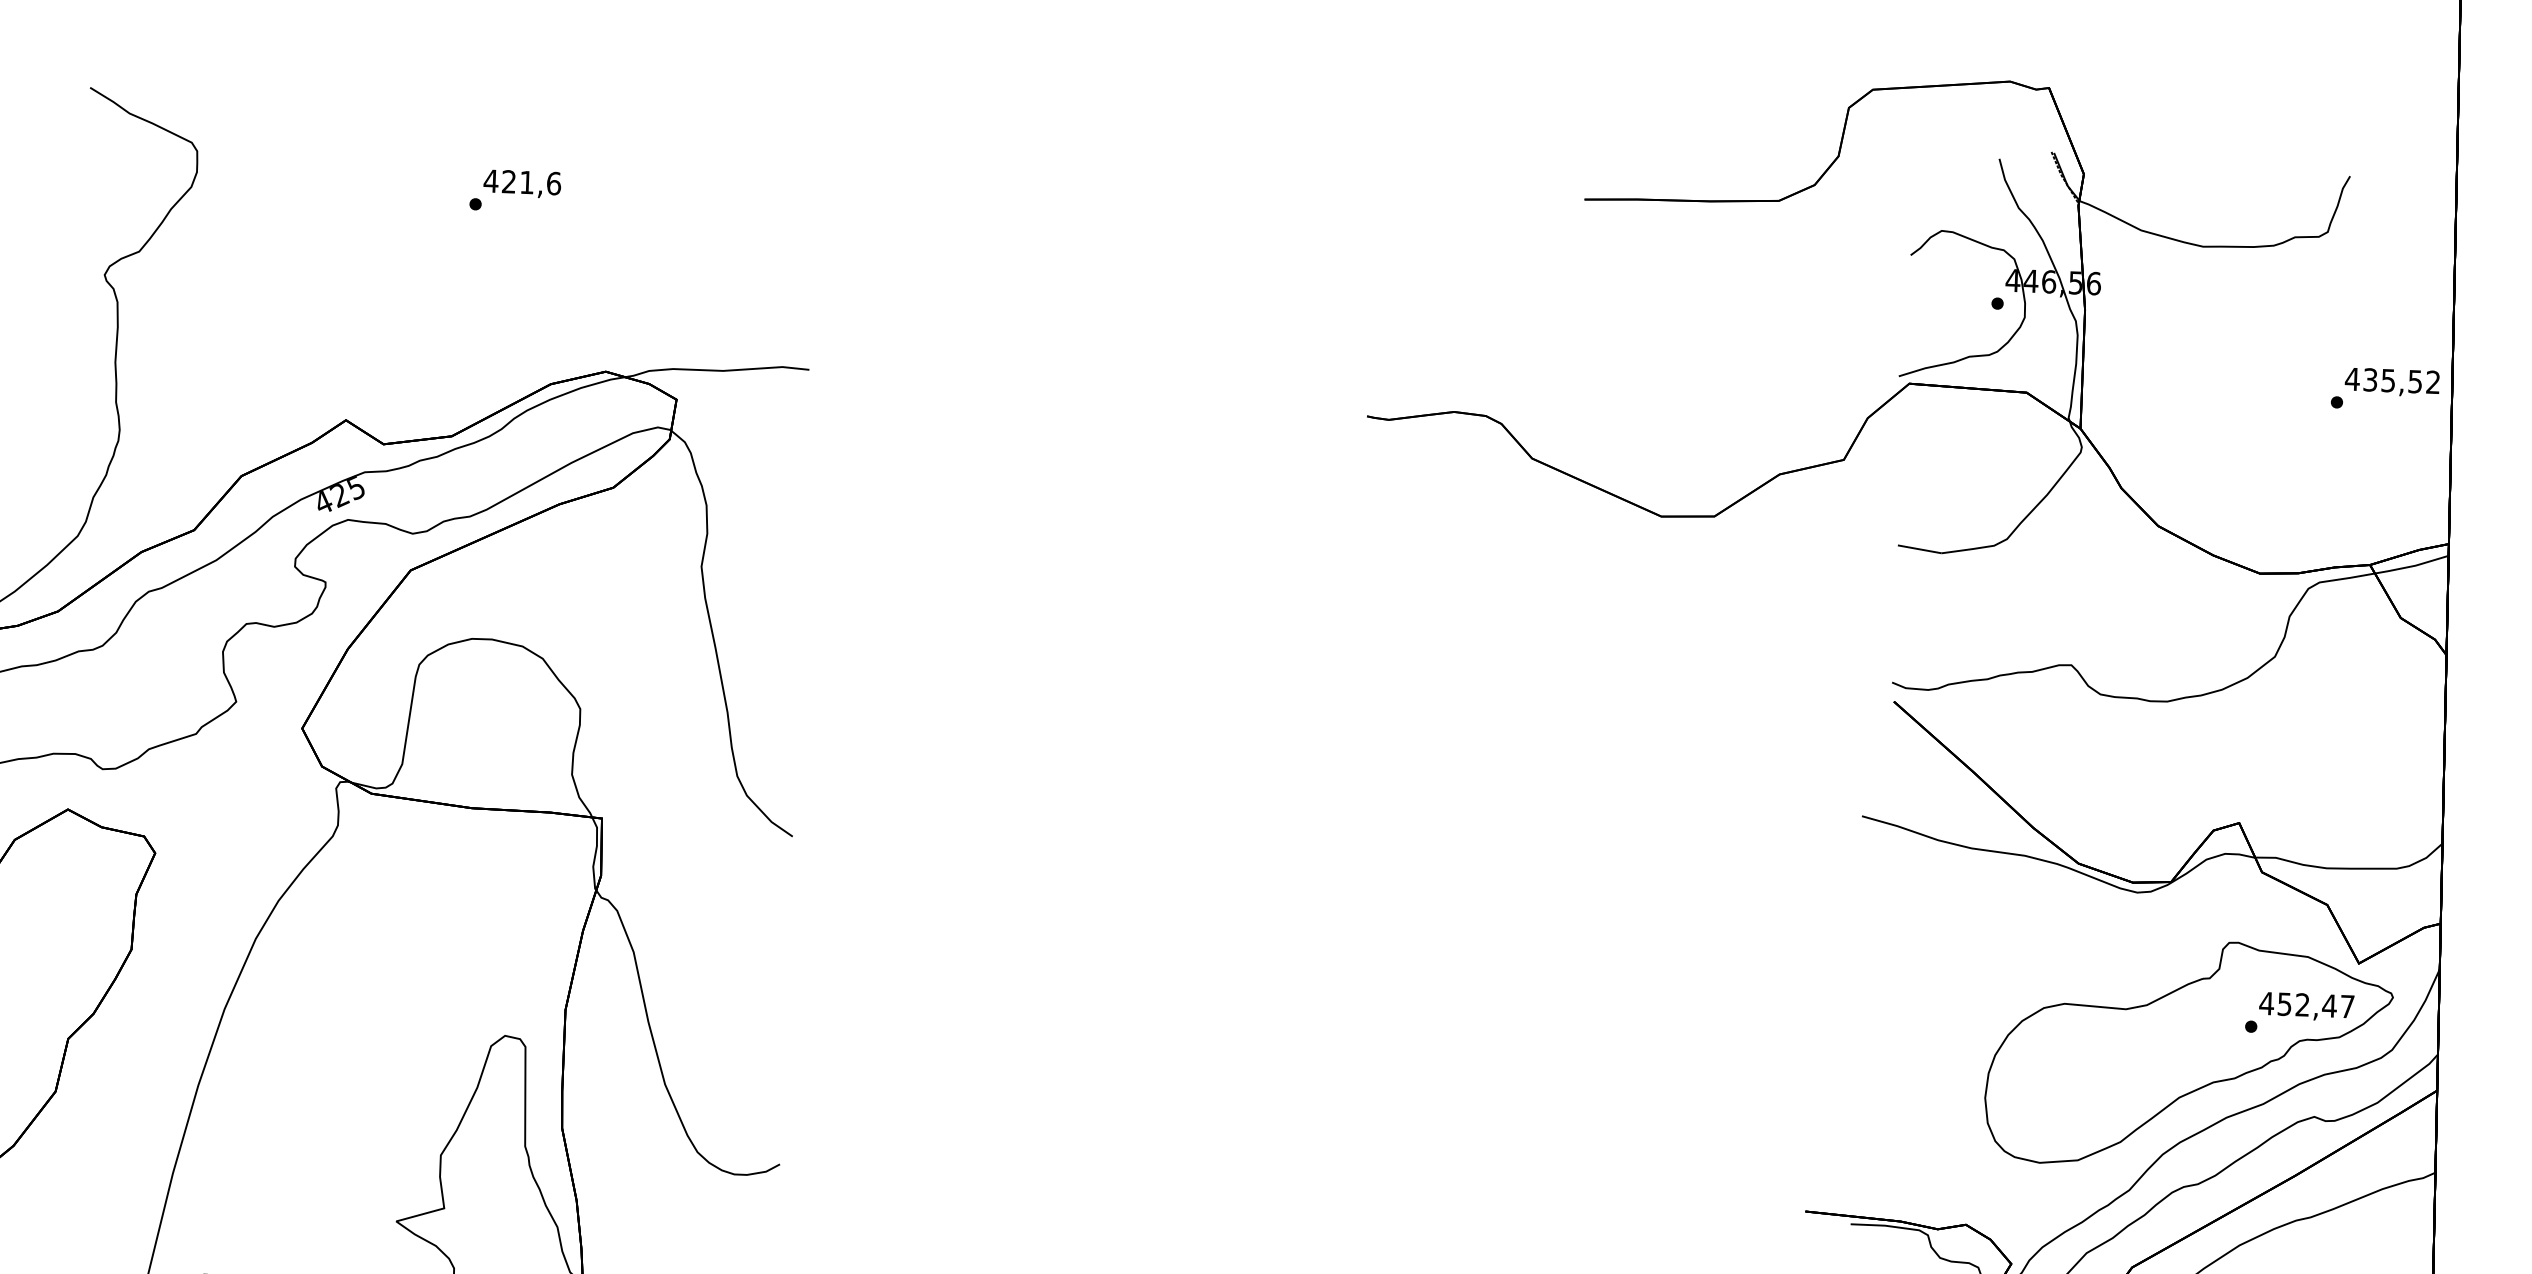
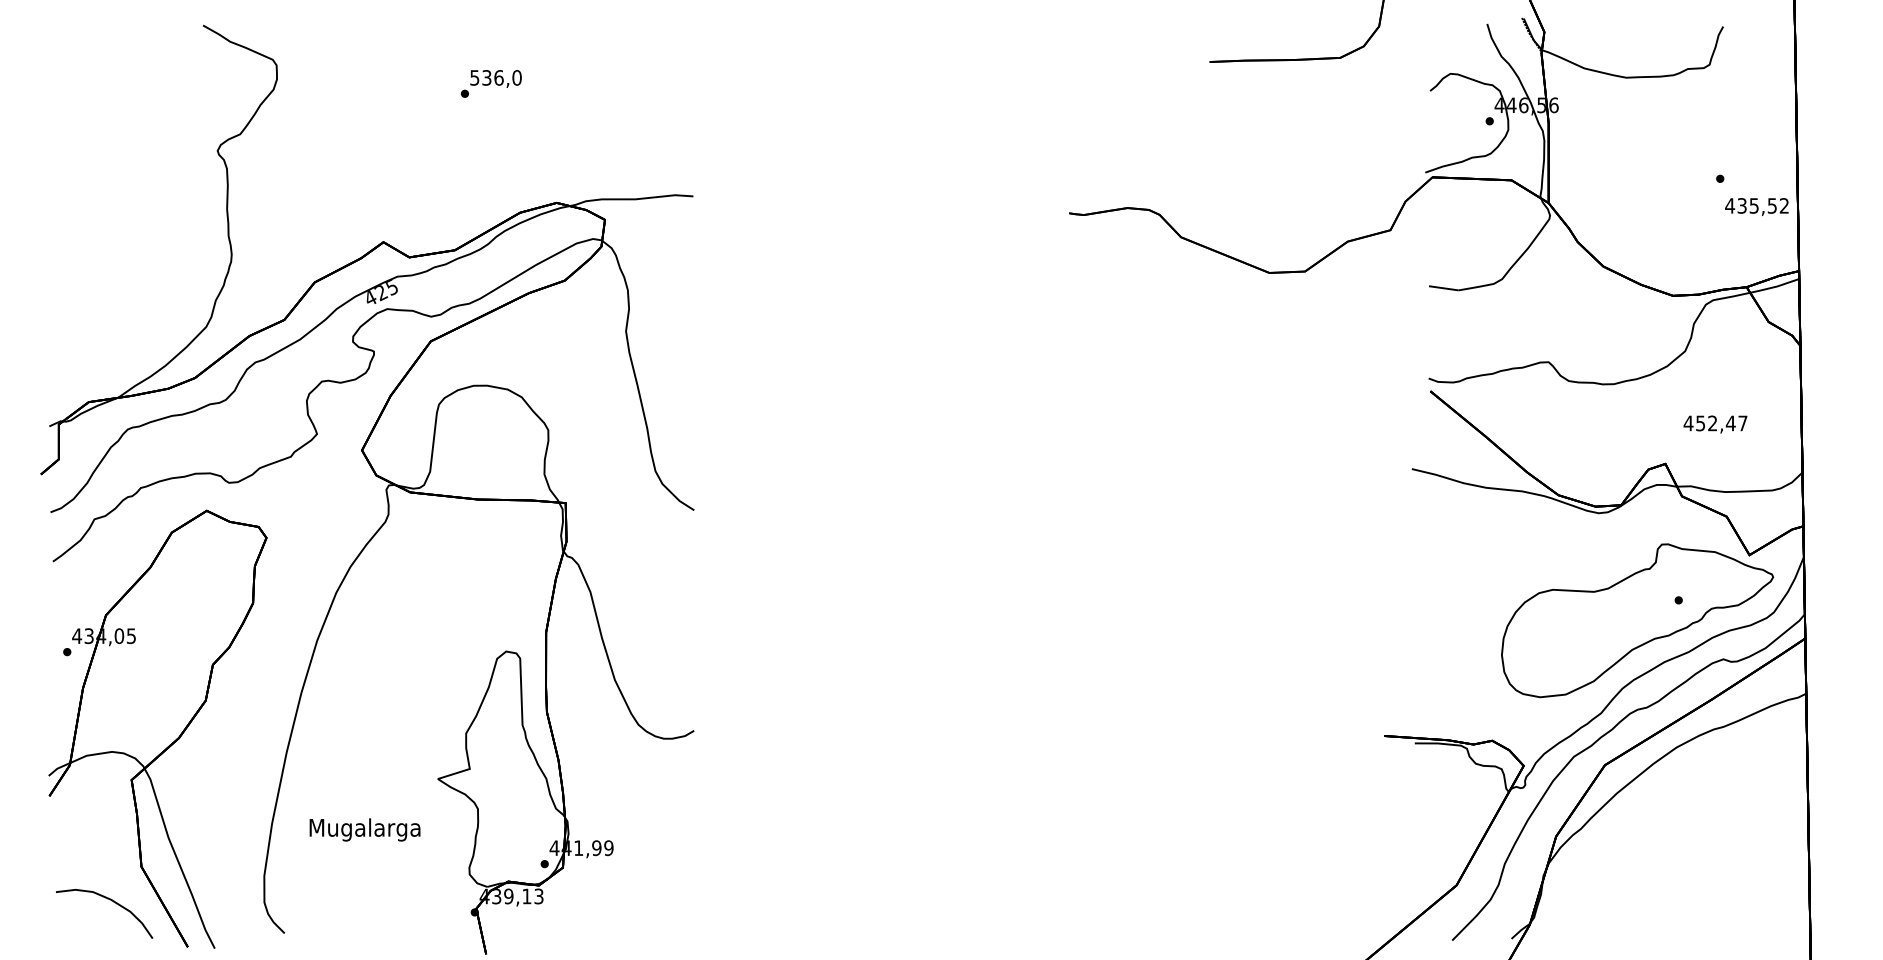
text: (521, 181) -> (495, 77), 421,6 -> 536,0
text: (2391, 381) -> (1756, 206), moved
text: (2306, 1006) -> (1715, 424), moved

